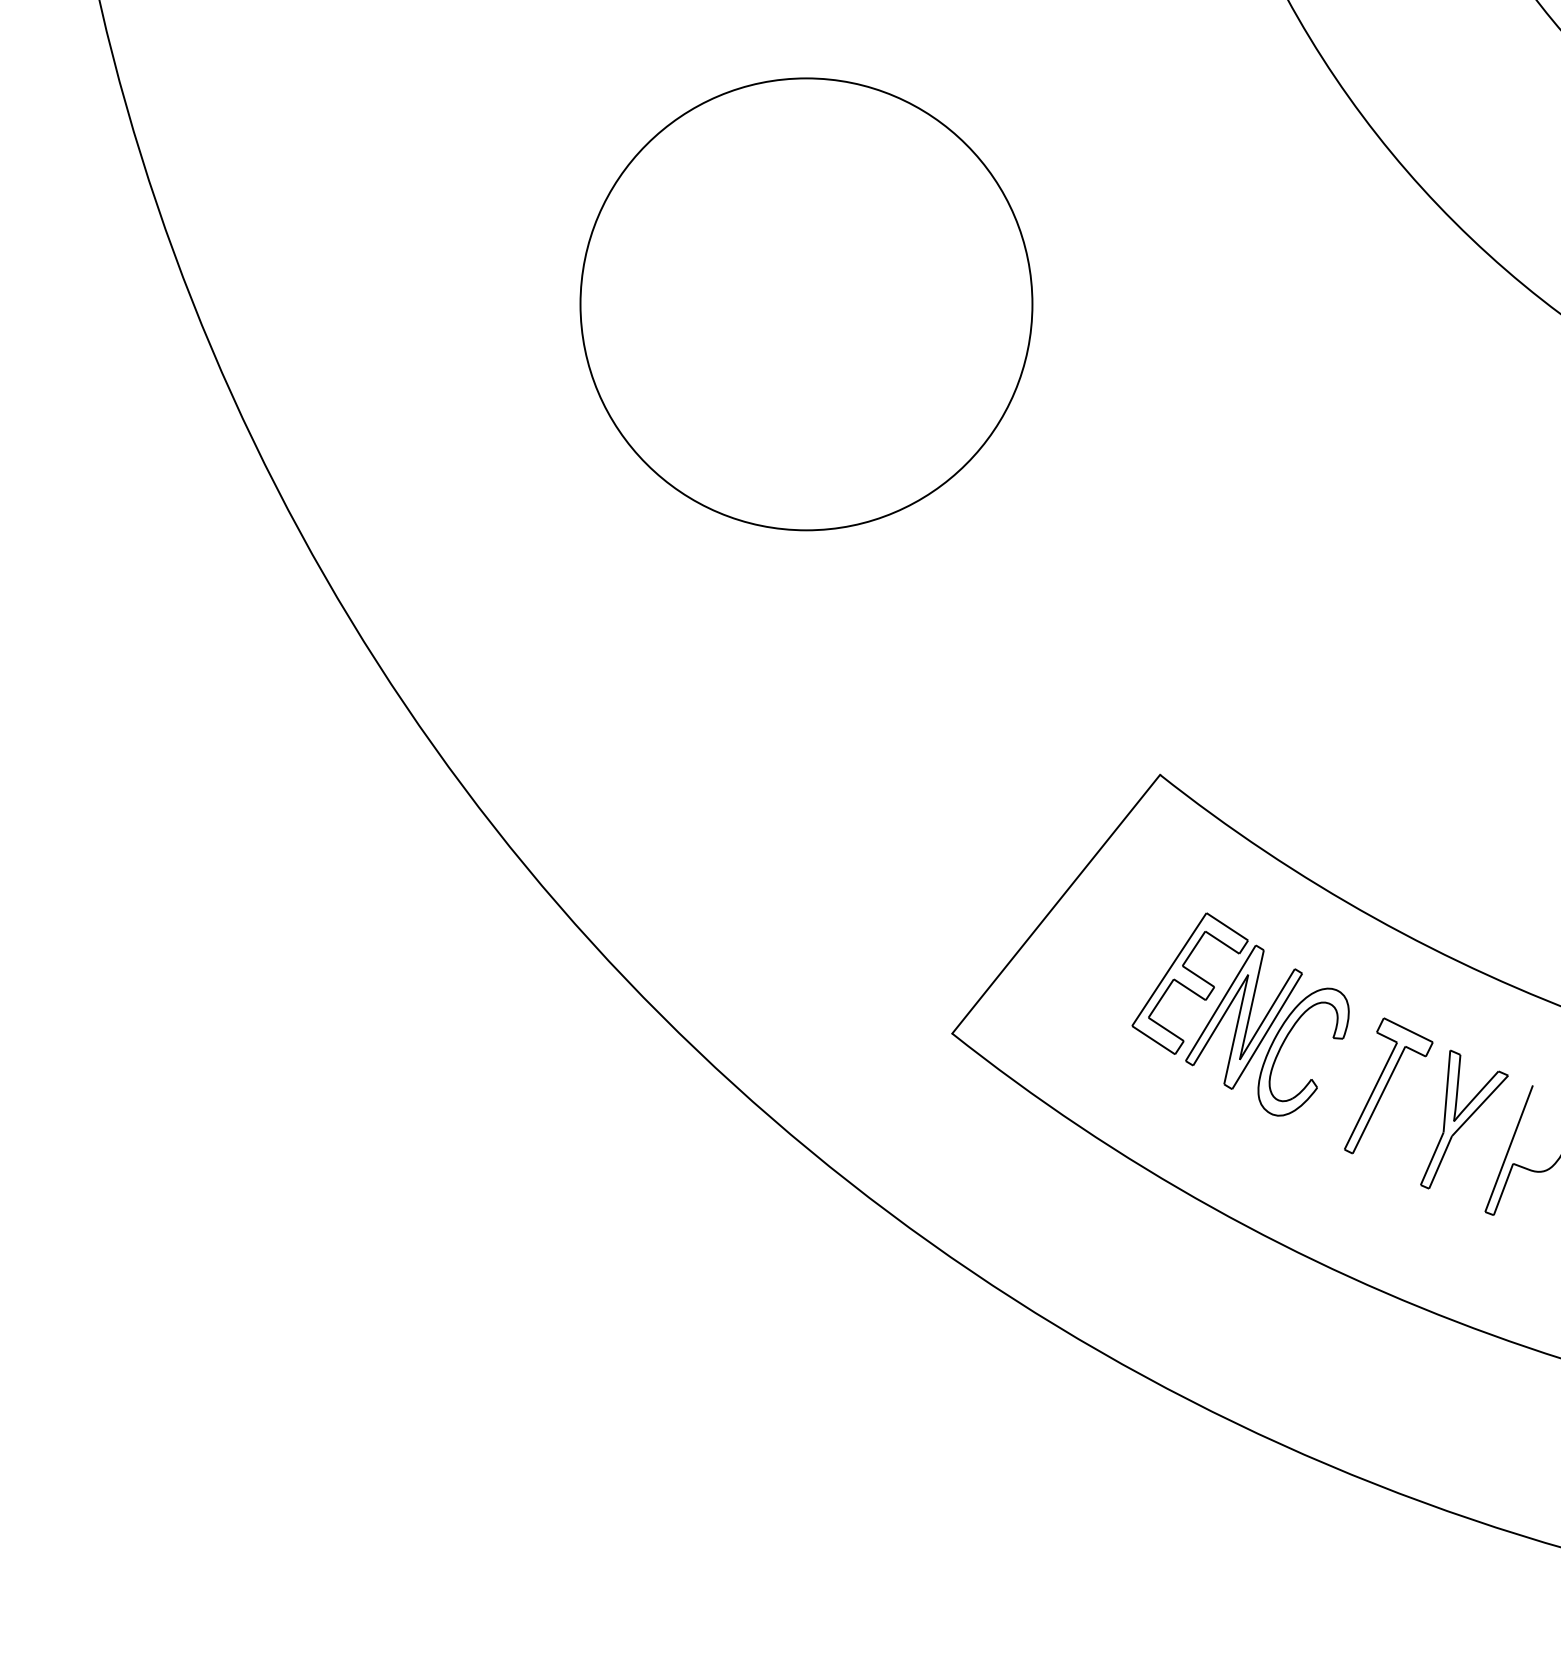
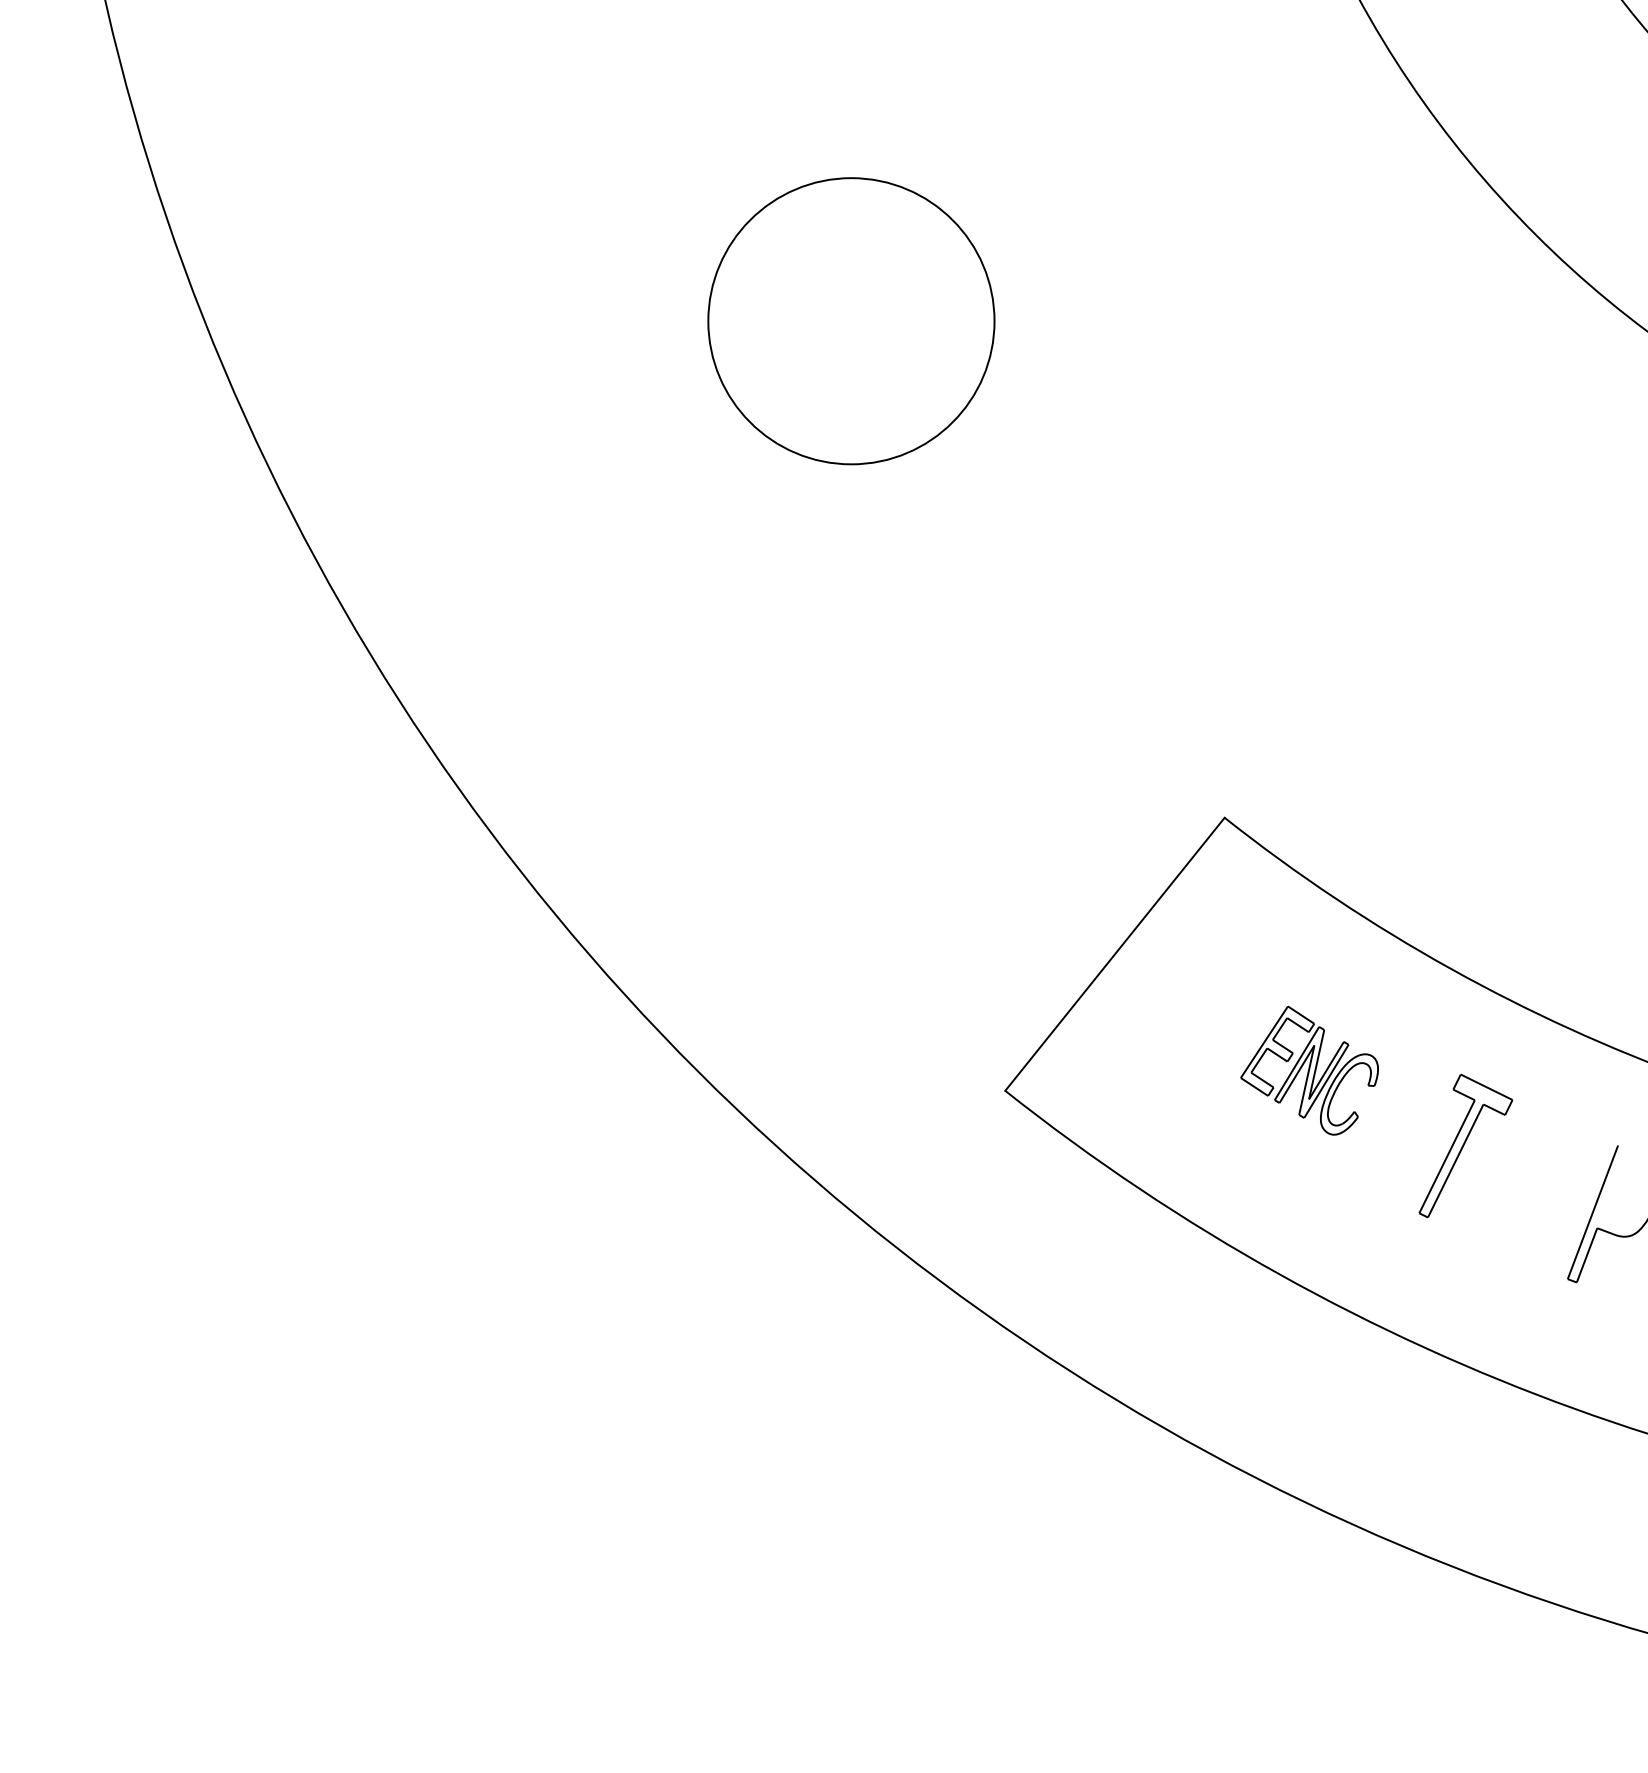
circle: (806, 304) -> (851, 321), size x0.6
part: (1240, 1014) -> (1309, 1070), size x0.6
part: (1464, 1119) -> (1545, 1181), removed

